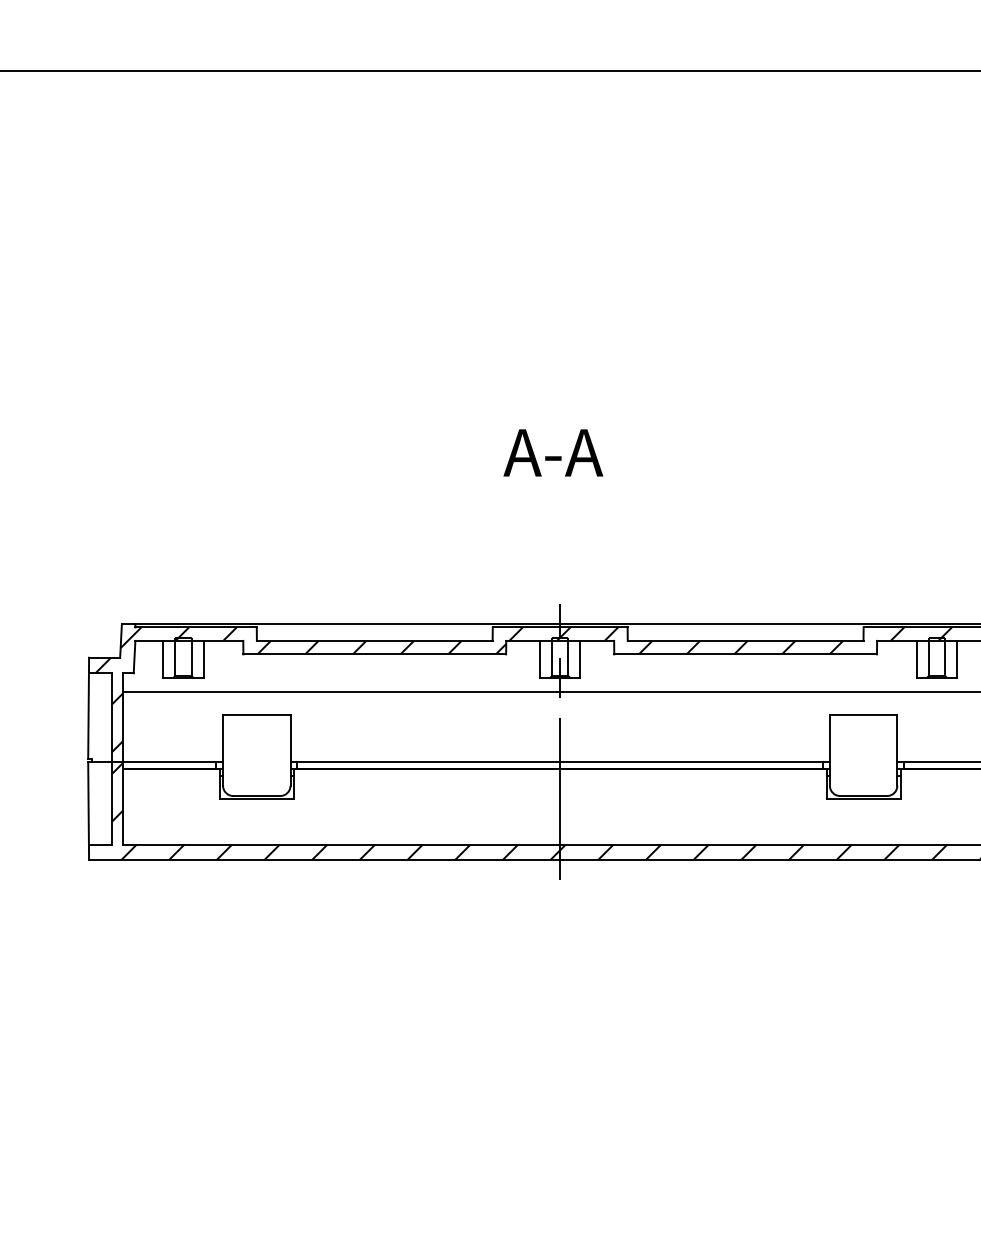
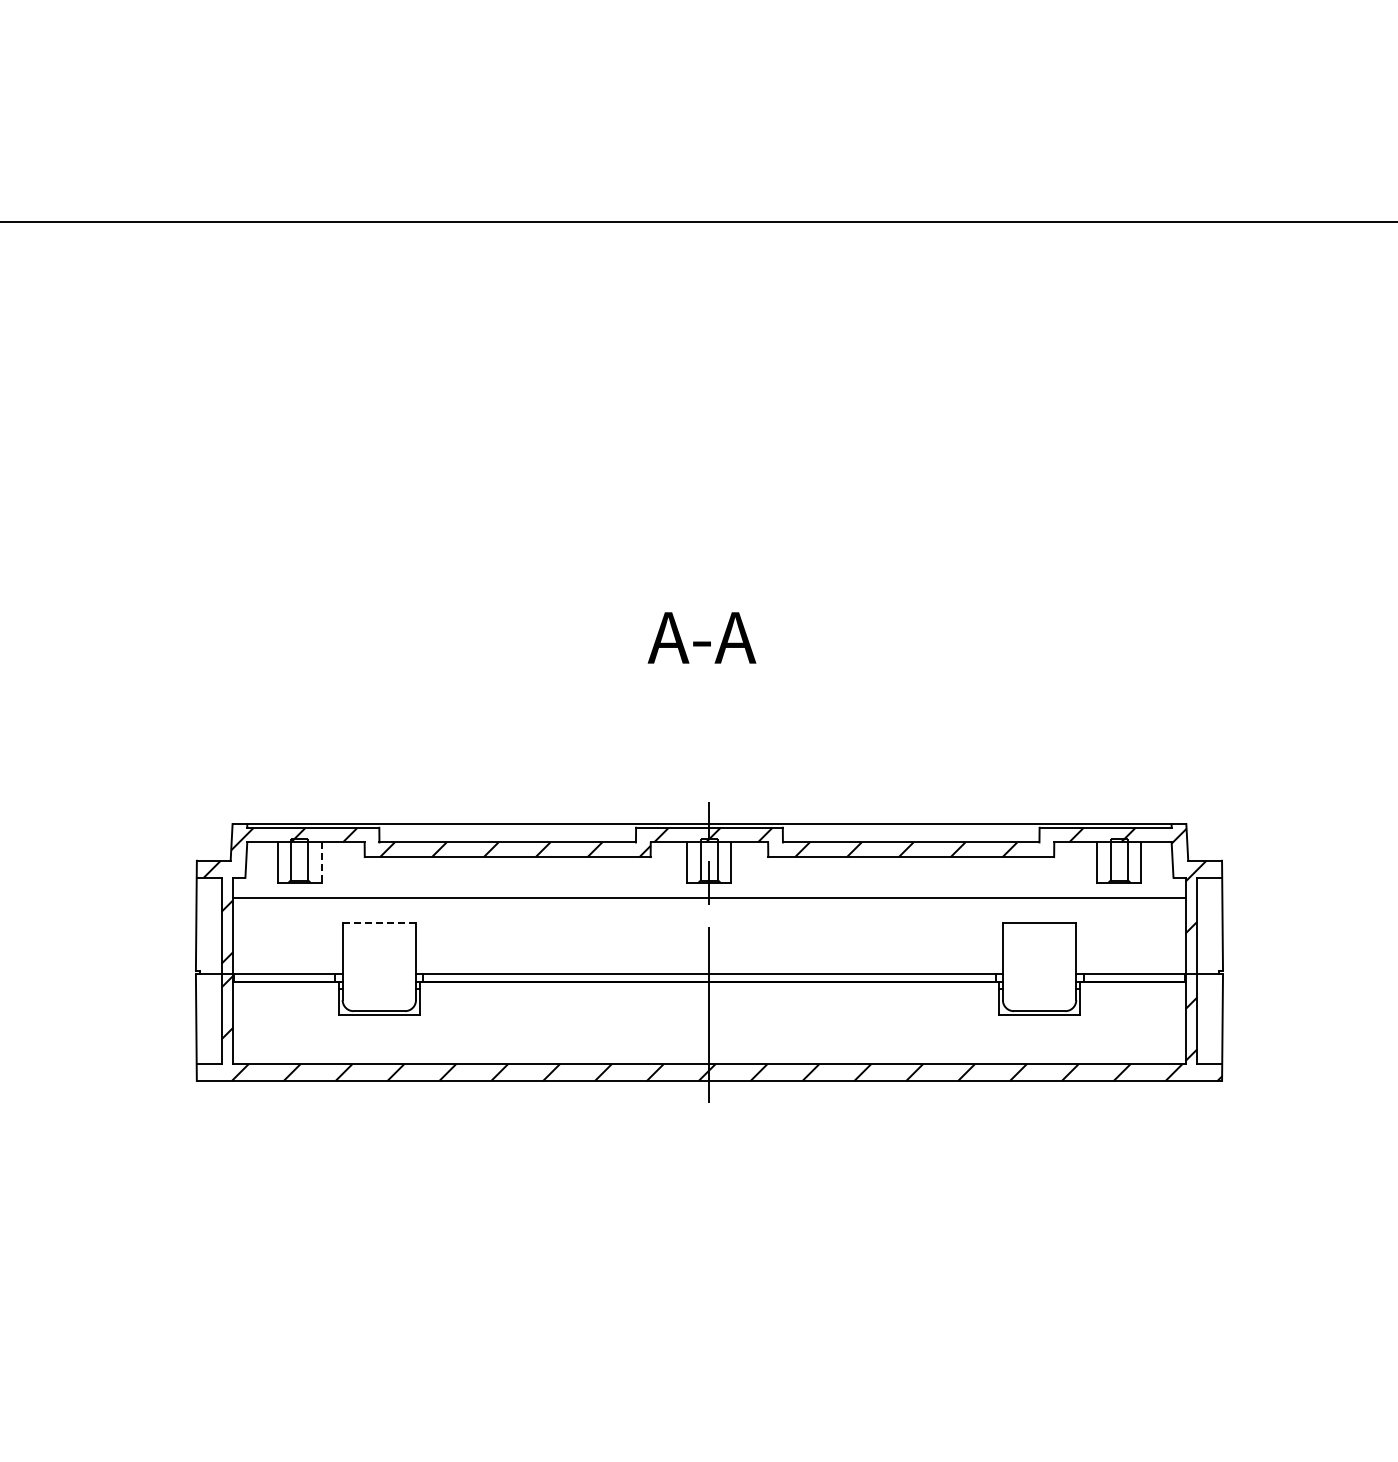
line: (203, 660) -> (321, 863), solid -> dashed
line: (256, 715) -> (379, 923), solid -> dashed

